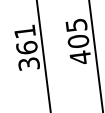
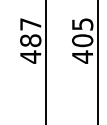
text: (26, 47) -> (30, 40), 361 -> 487

